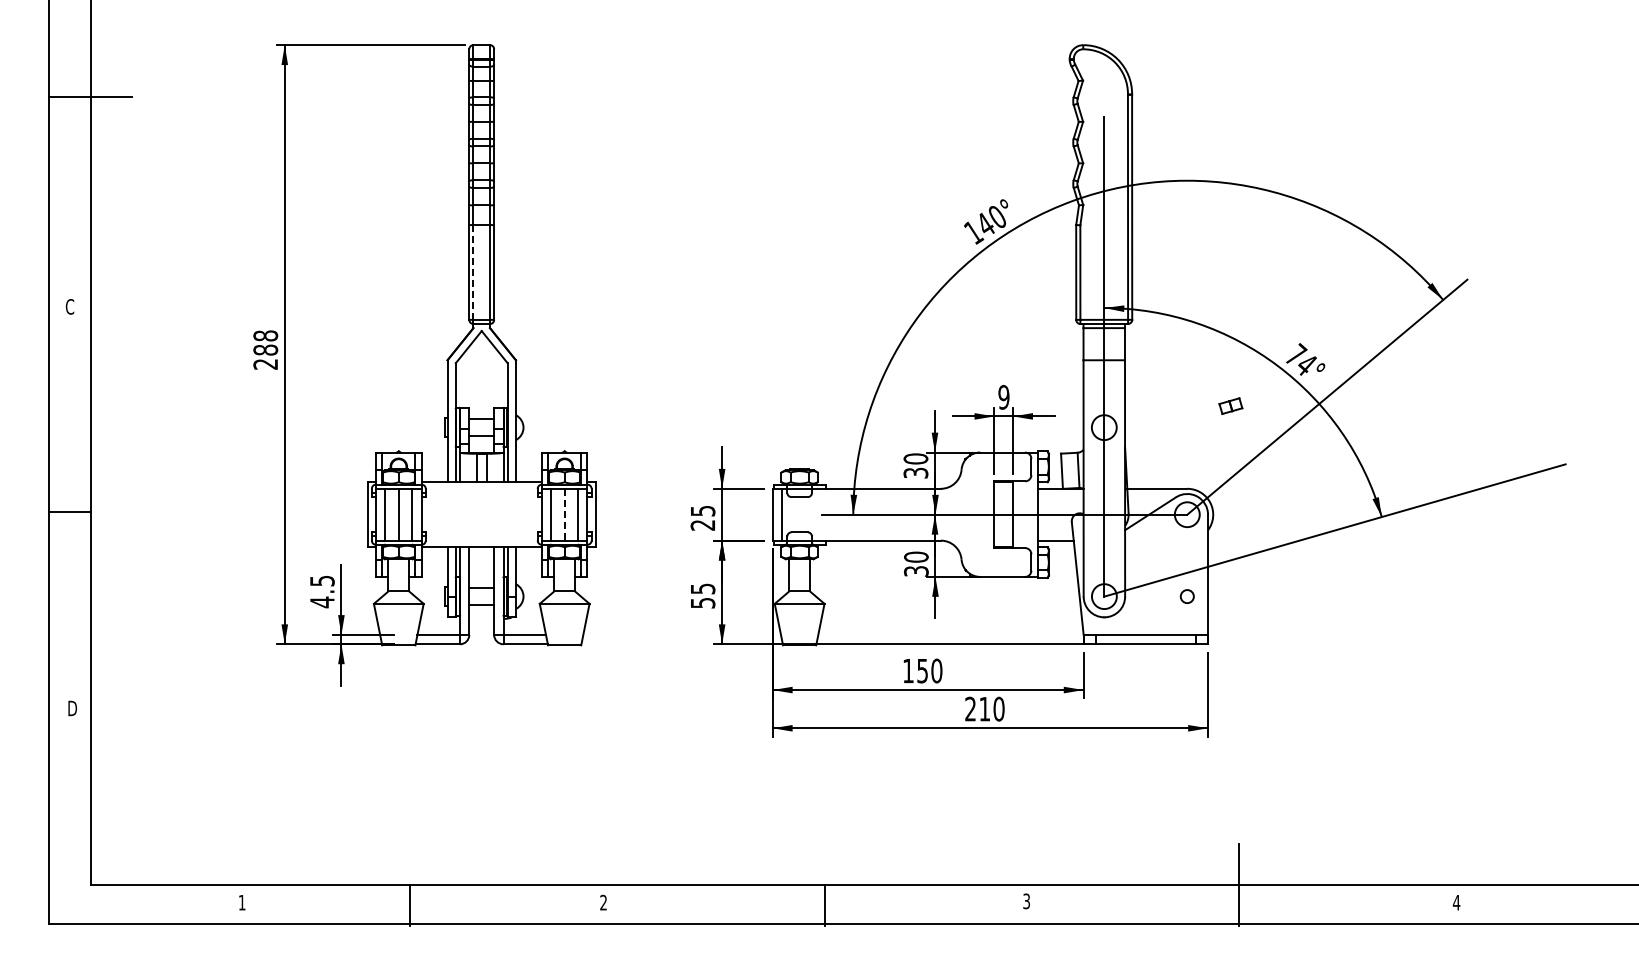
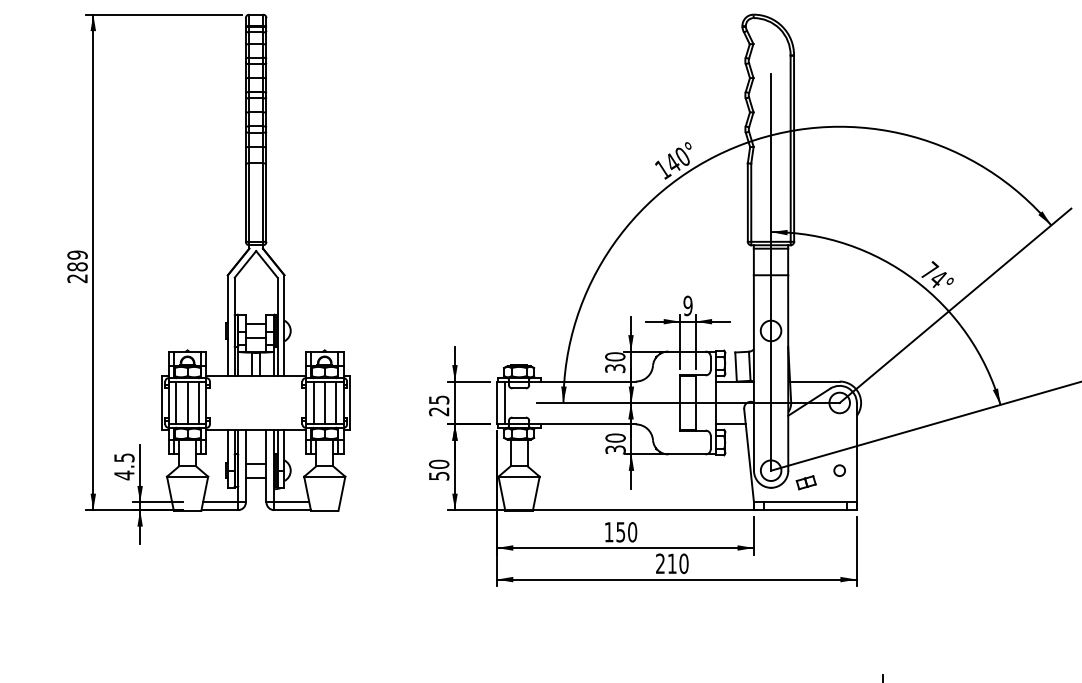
line: (473, 272) -> (249, 202), dashed -> solid
text: (265, 335) -> (77, 254), 288 -> 289
part: (1230, 405) -> (805, 482), moved
line: (564, 514) -> (324, 402), dashed -> solid
text: (702, 588) -> (438, 464), 55 -> 50

